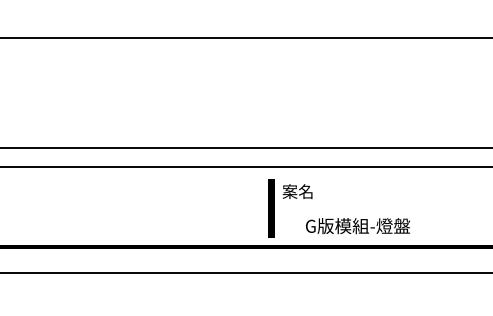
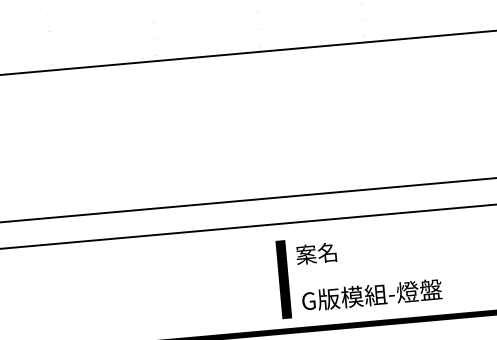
text: (357, 226) -> (371, 295), moved

